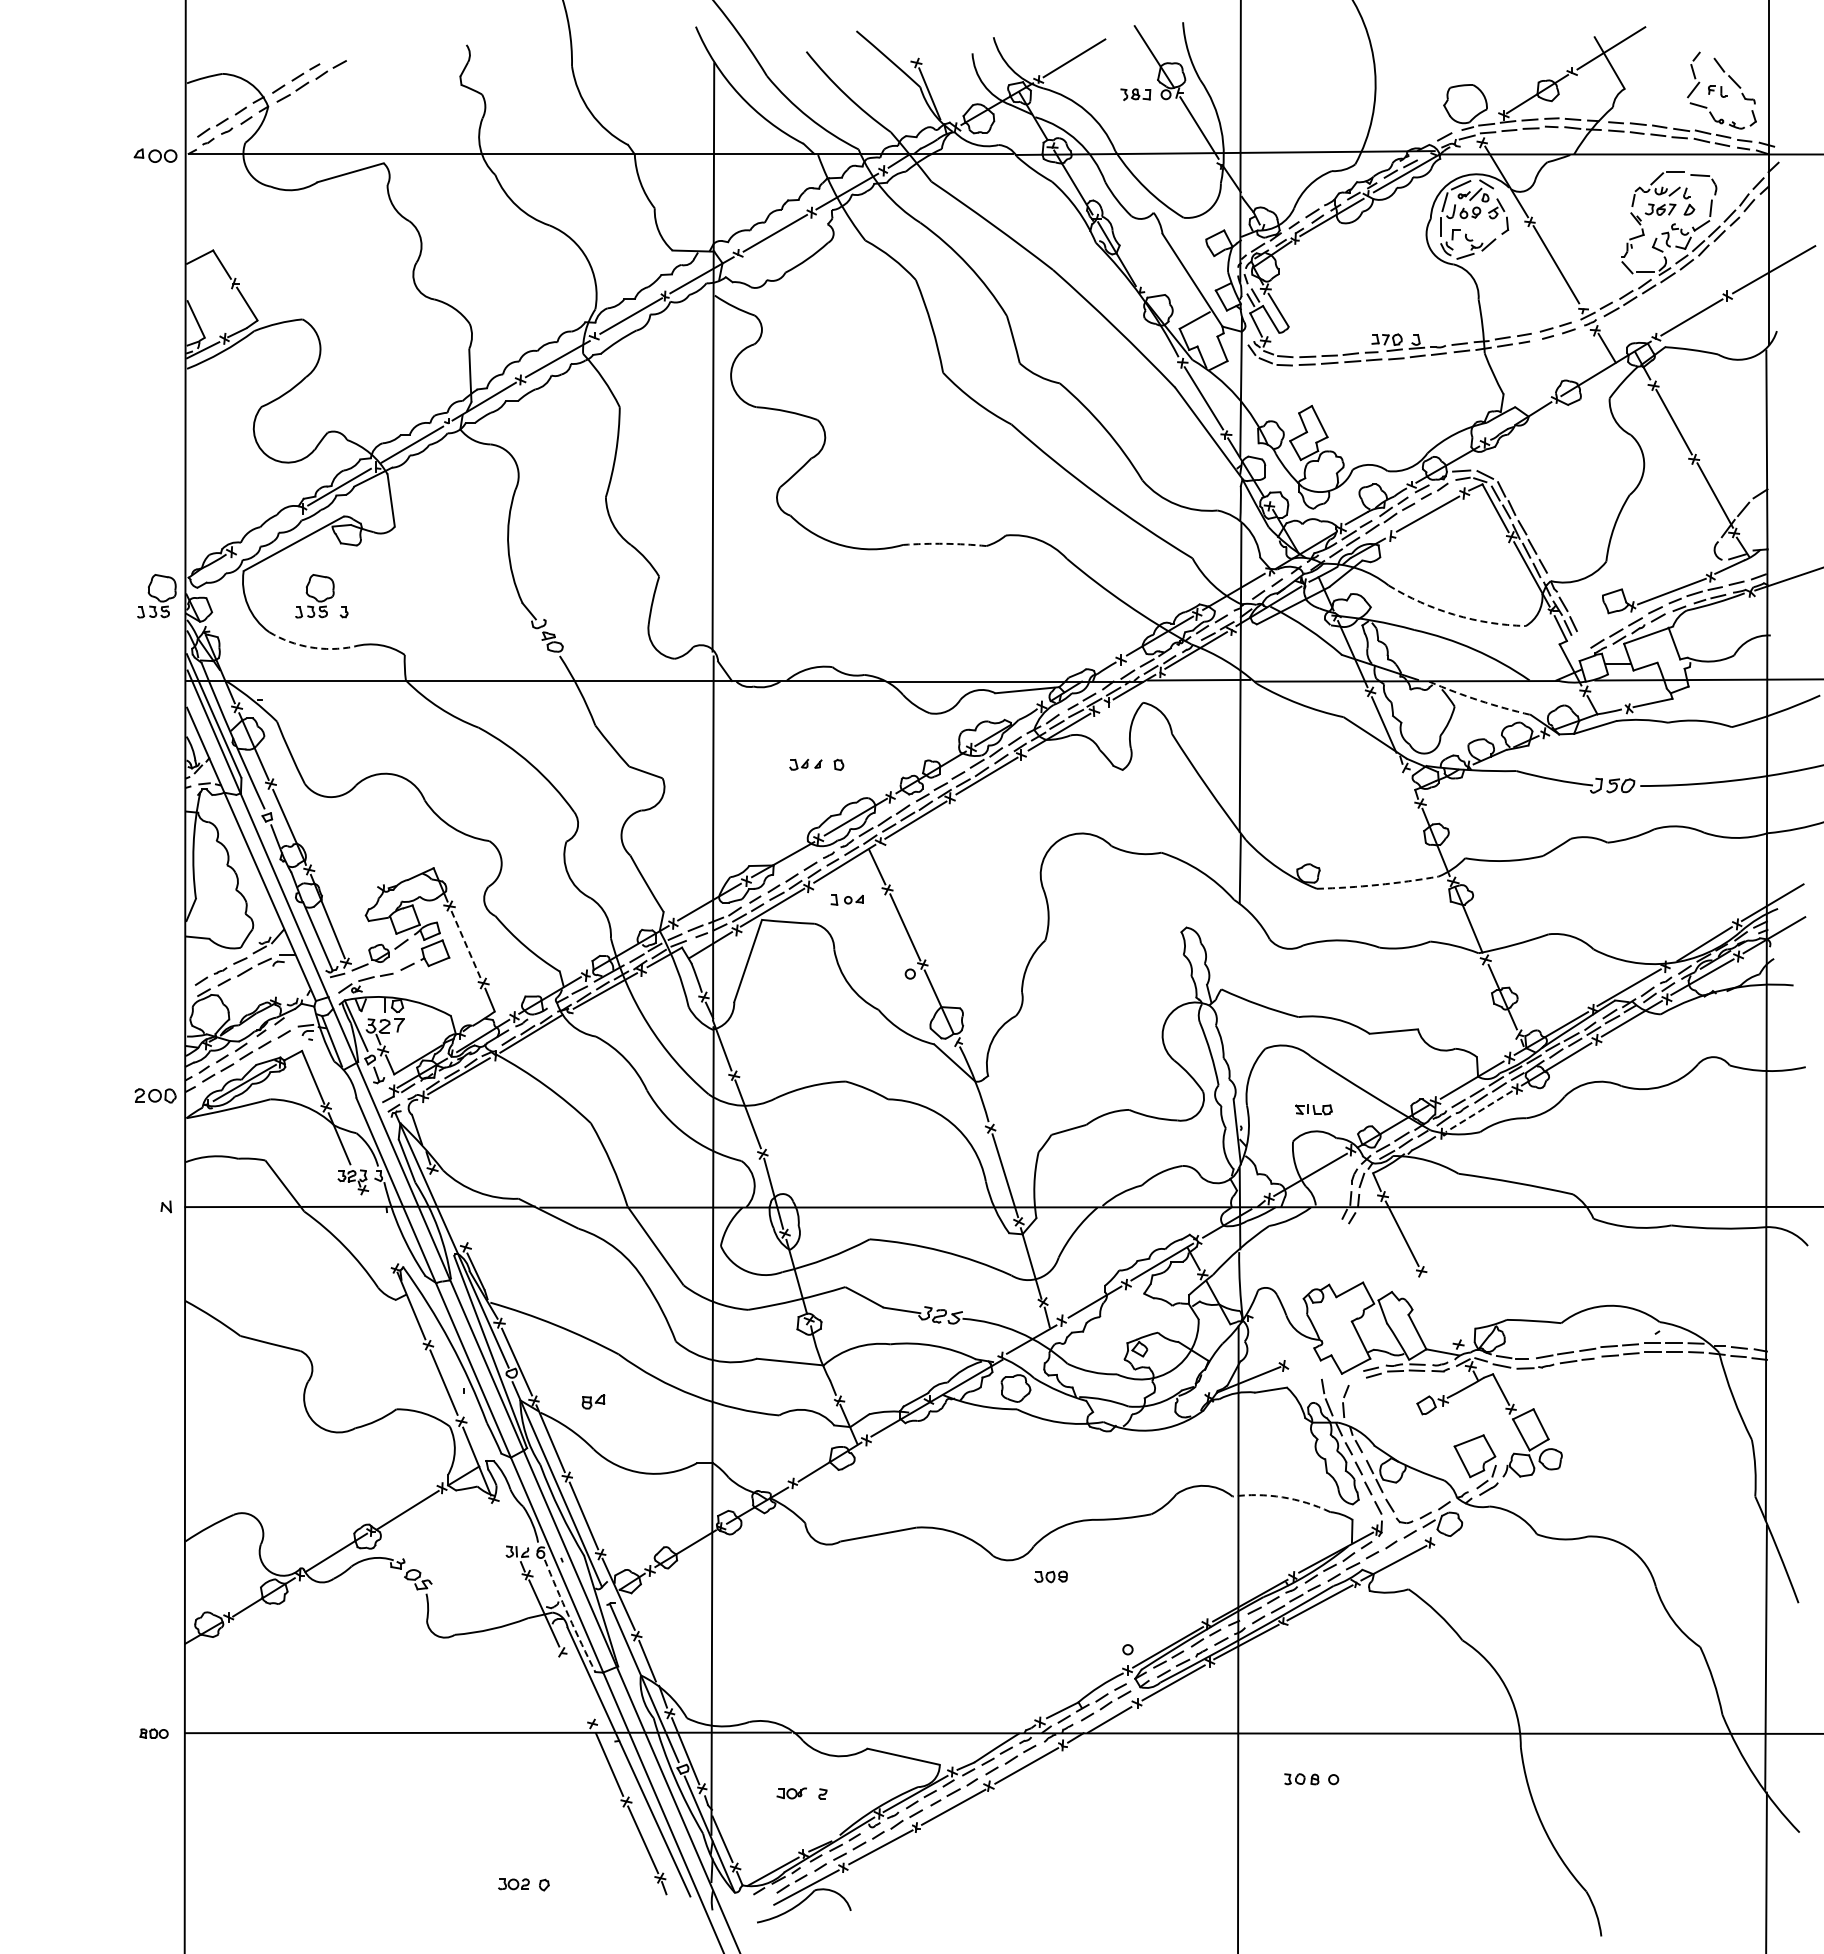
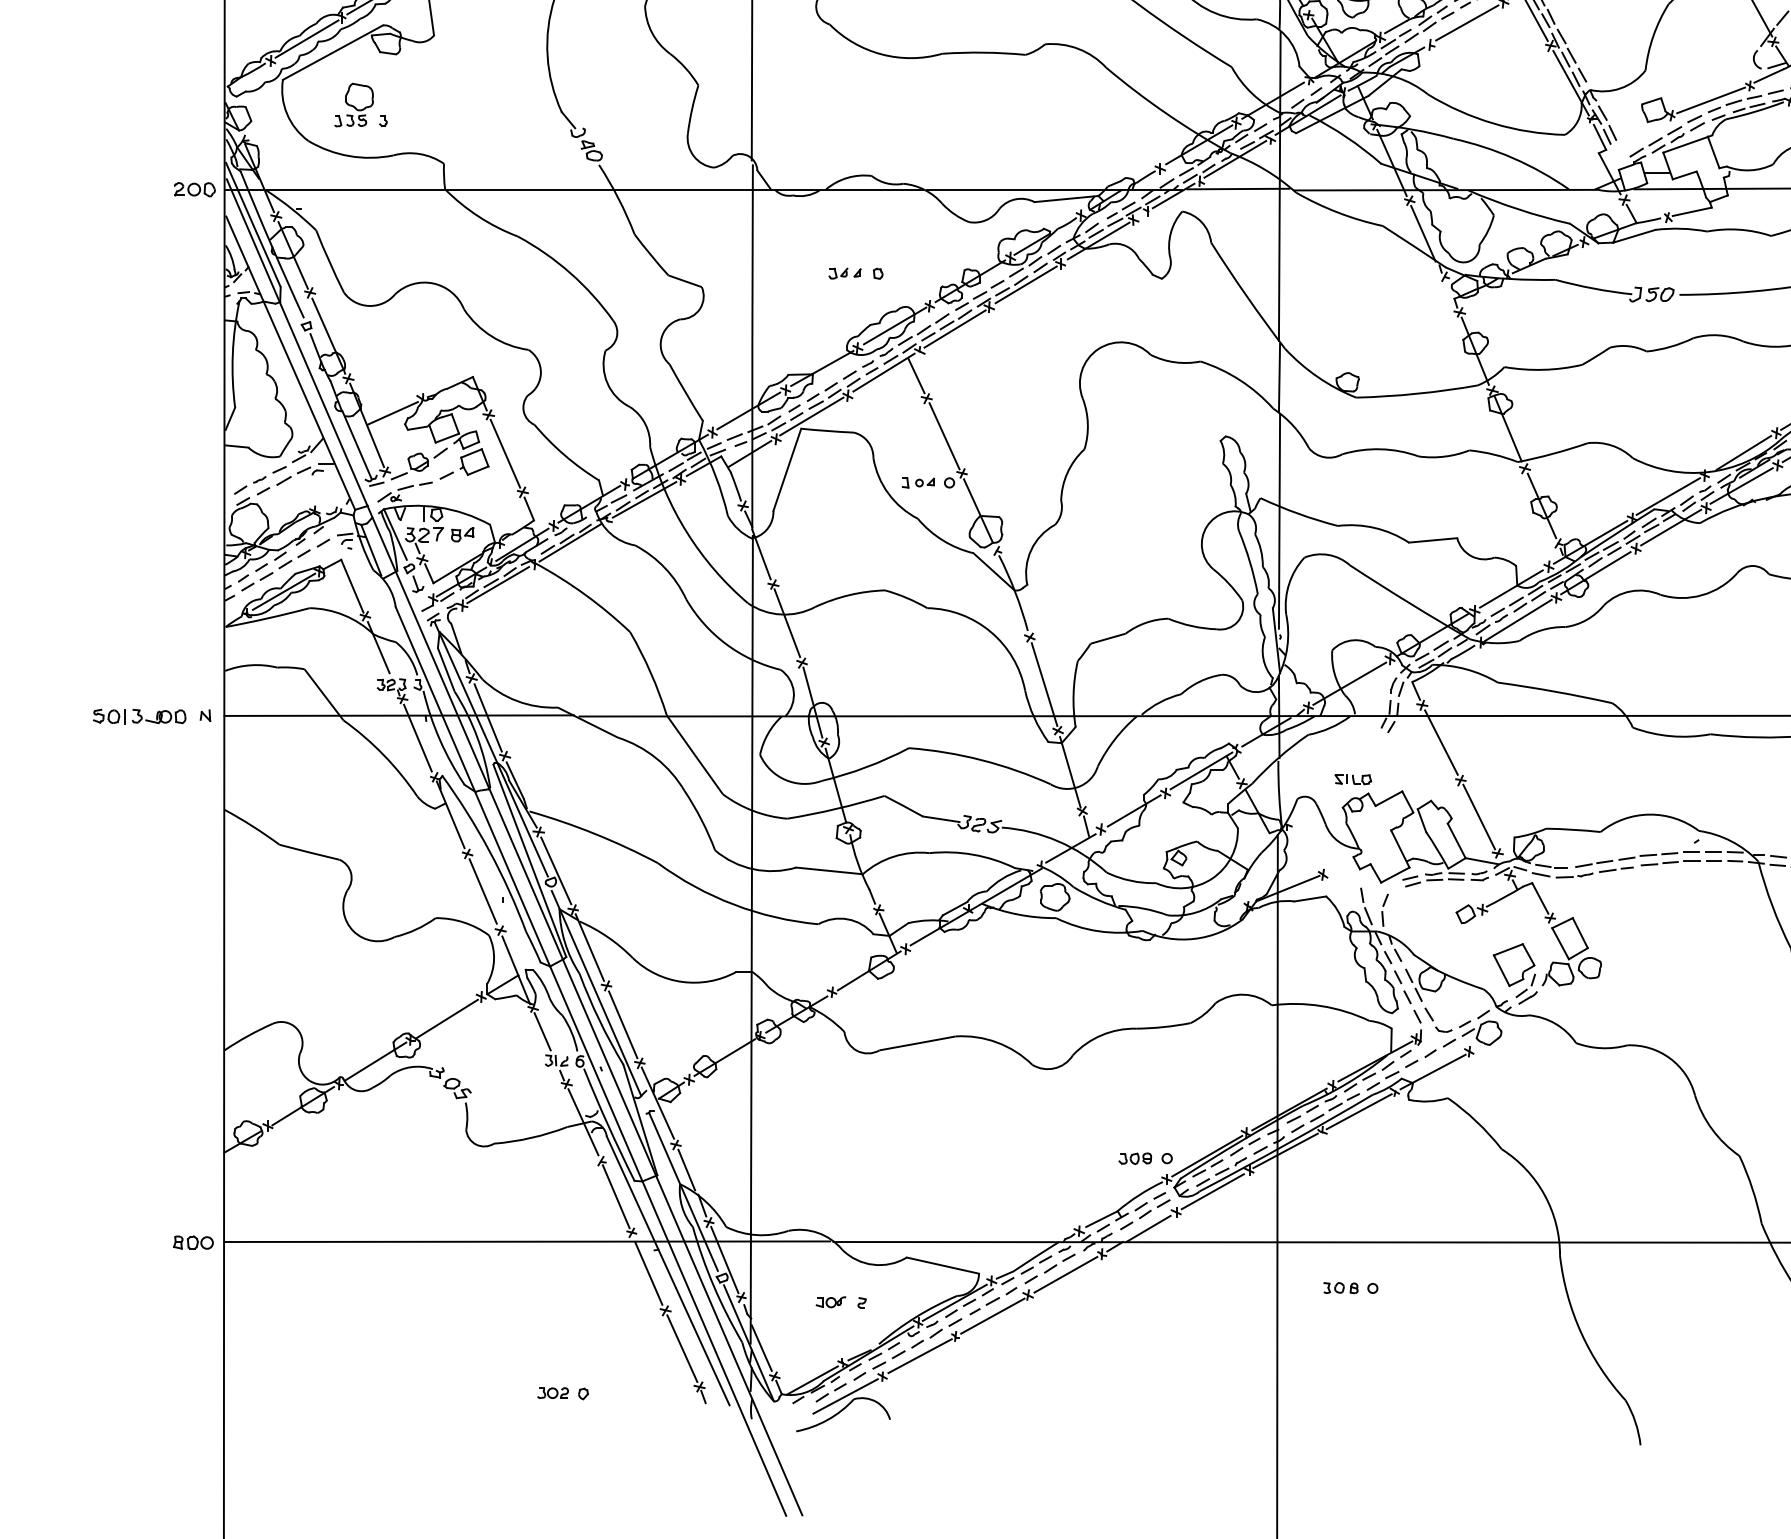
line: (267, 529) -> (306, 38), added
arc: (944, 543) -> (983, 52), dashed -> solid
part: (156, 596) -> (195, 105), removed
arc: (1454, 614) -> (1493, 123), dashed -> solid
arc: (310, 647) -> (349, 156), dashed -> solid
arc: (1479, 700) -> (1518, 209), dashed -> solid
arc: (1378, 884) -> (1417, 393), dashed -> solid
part: (846, 899) -> (917, 482), moved
line: (353, 904) -> (392, 413), added
line: (466, 944) -> (505, 453), dashed -> solid
line: (1239, 1012) -> (1278, 521), added
part: (155, 1095) -> (194, 189), moved
part: (1313, 1109) -> (1352, 779), moved
line: (1478, 1111) -> (1517, 620), dashed -> solid
part: (100, 1207) -> (139, 716), added
line: (448, 1208) -> (487, 717), added
line: (378, 1229) -> (417, 738), added
line: (1439, 1307) -> (1478, 816), added
part: (593, 1401) -> (462, 534), moved
arc: (1282, 1497) -> (1321, 1006), dashed -> solid
line: (503, 1522) -> (542, 1031), added
part: (1050, 1576) -> (1134, 1158), moved
arc: (568, 1616) -> (607, 1125), dashed -> solid
line: (576, 1687) -> (615, 1196), added
part: (153, 1733) -> (192, 1242), size x1.43

